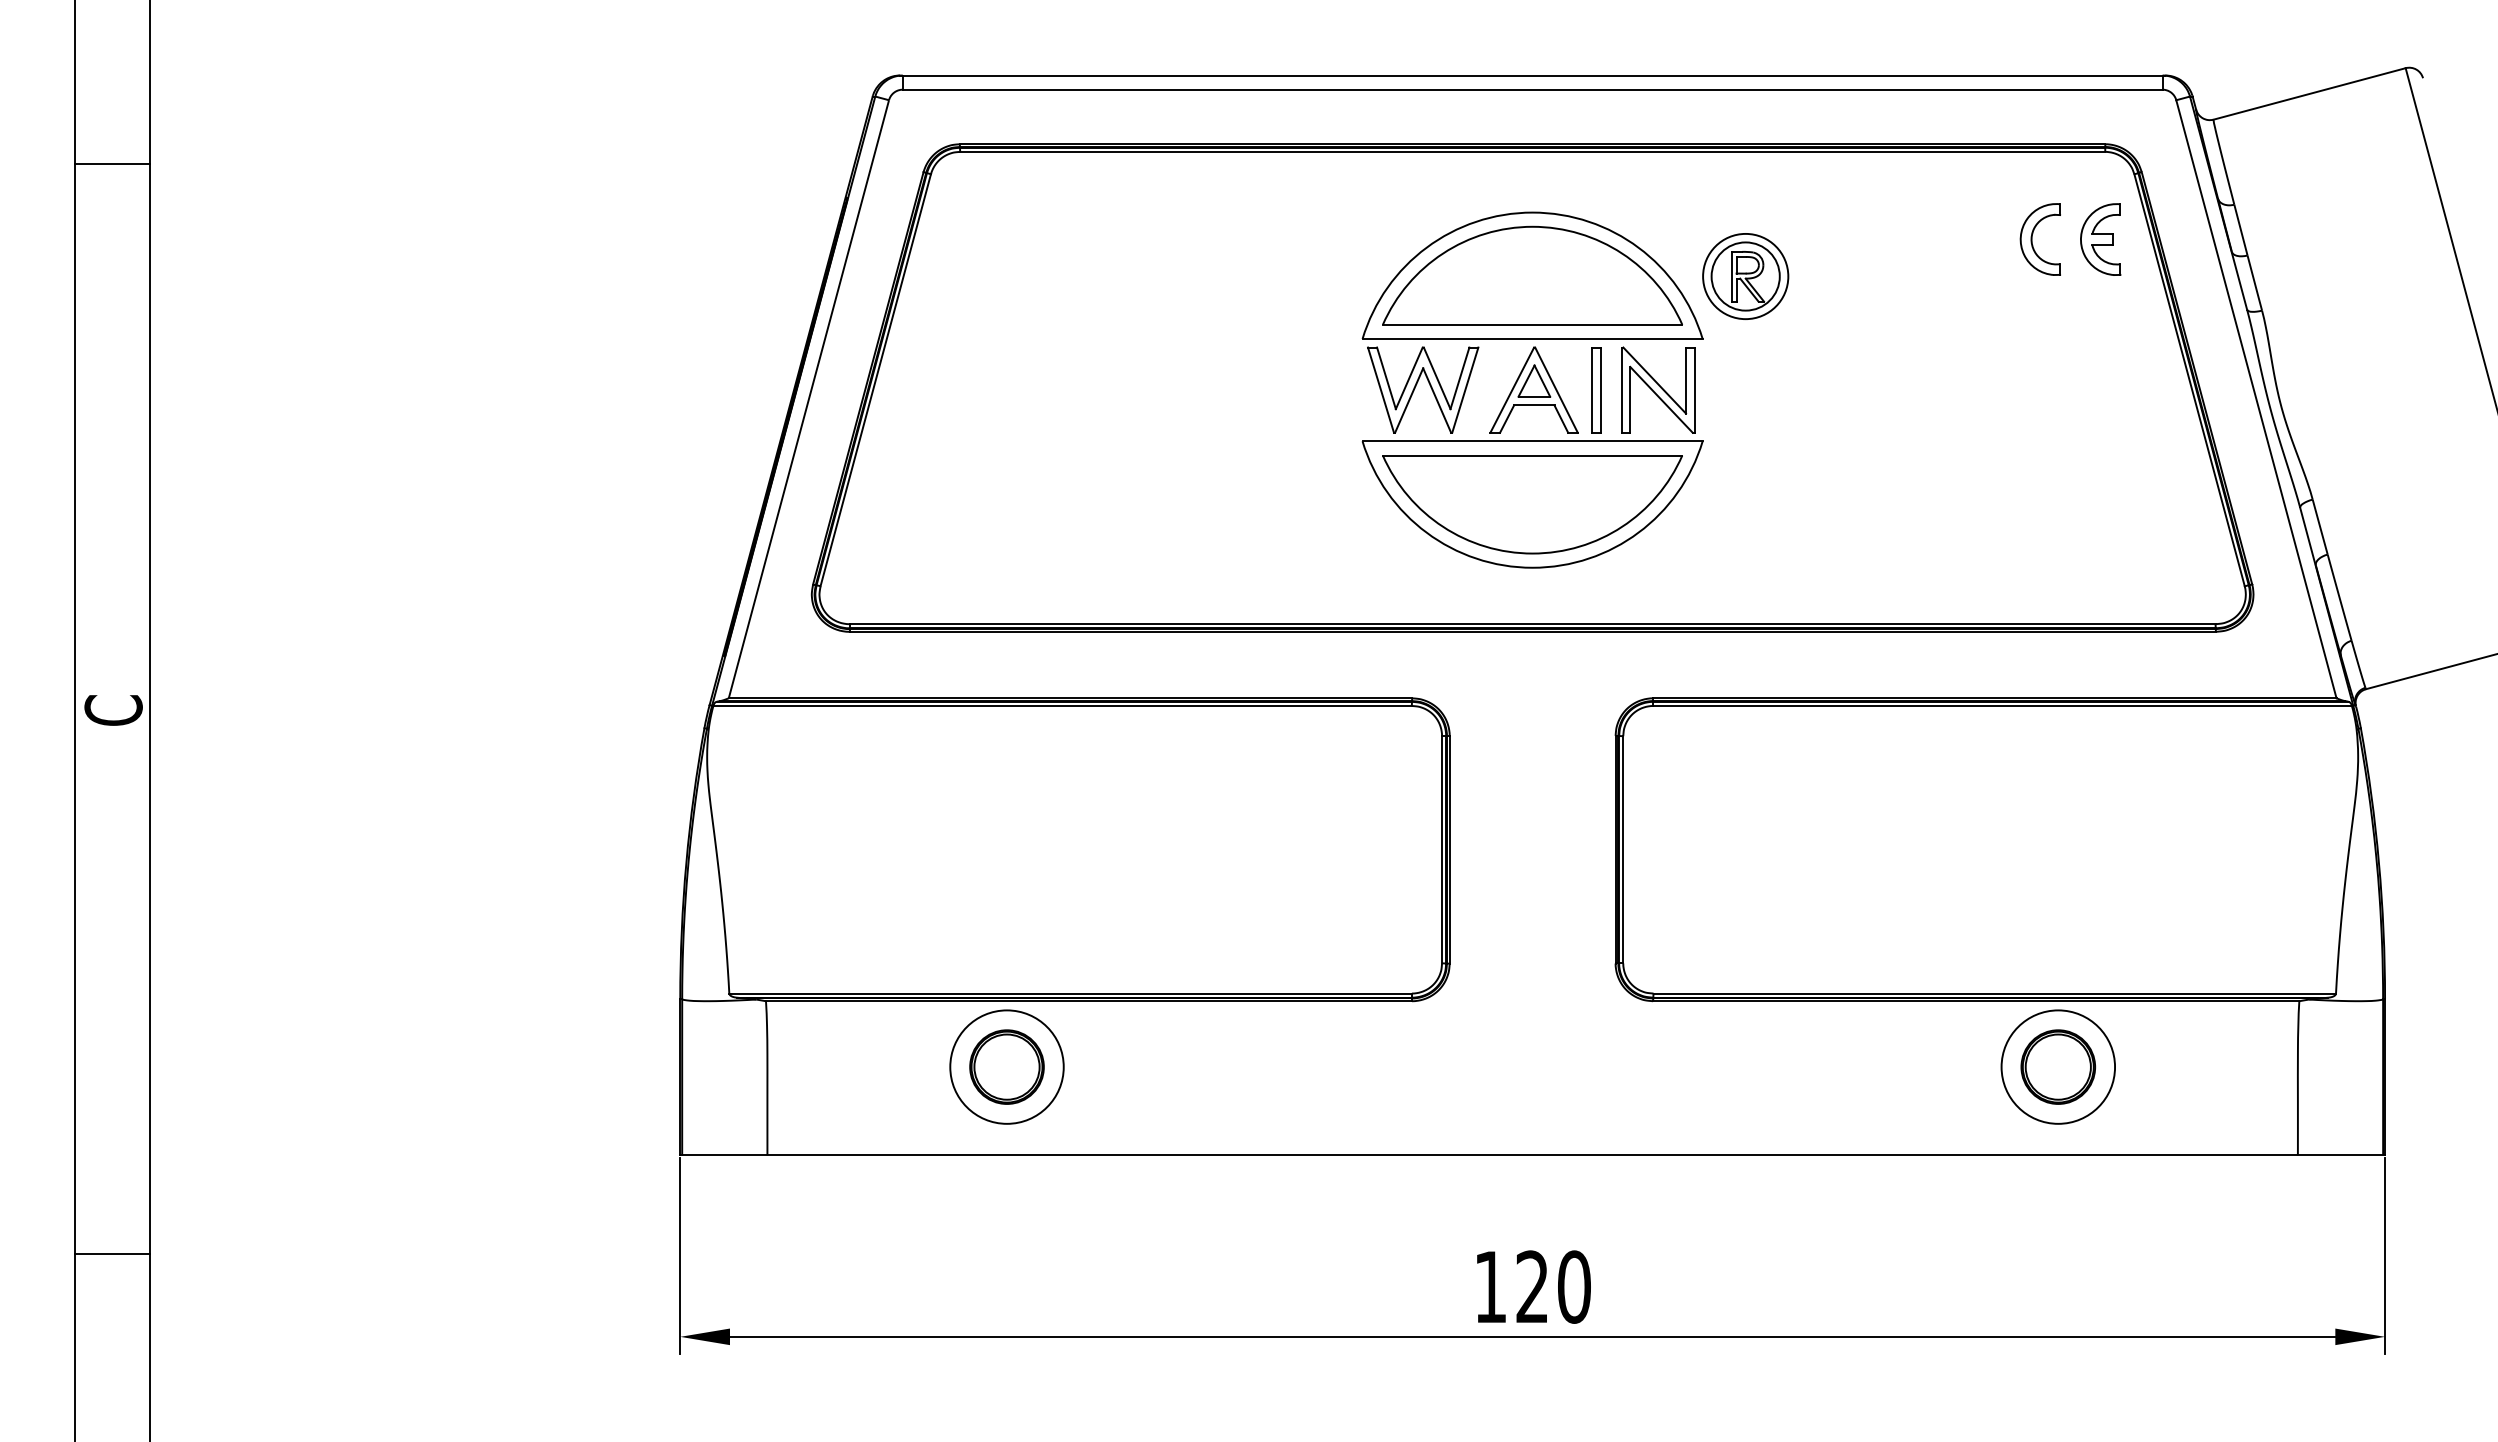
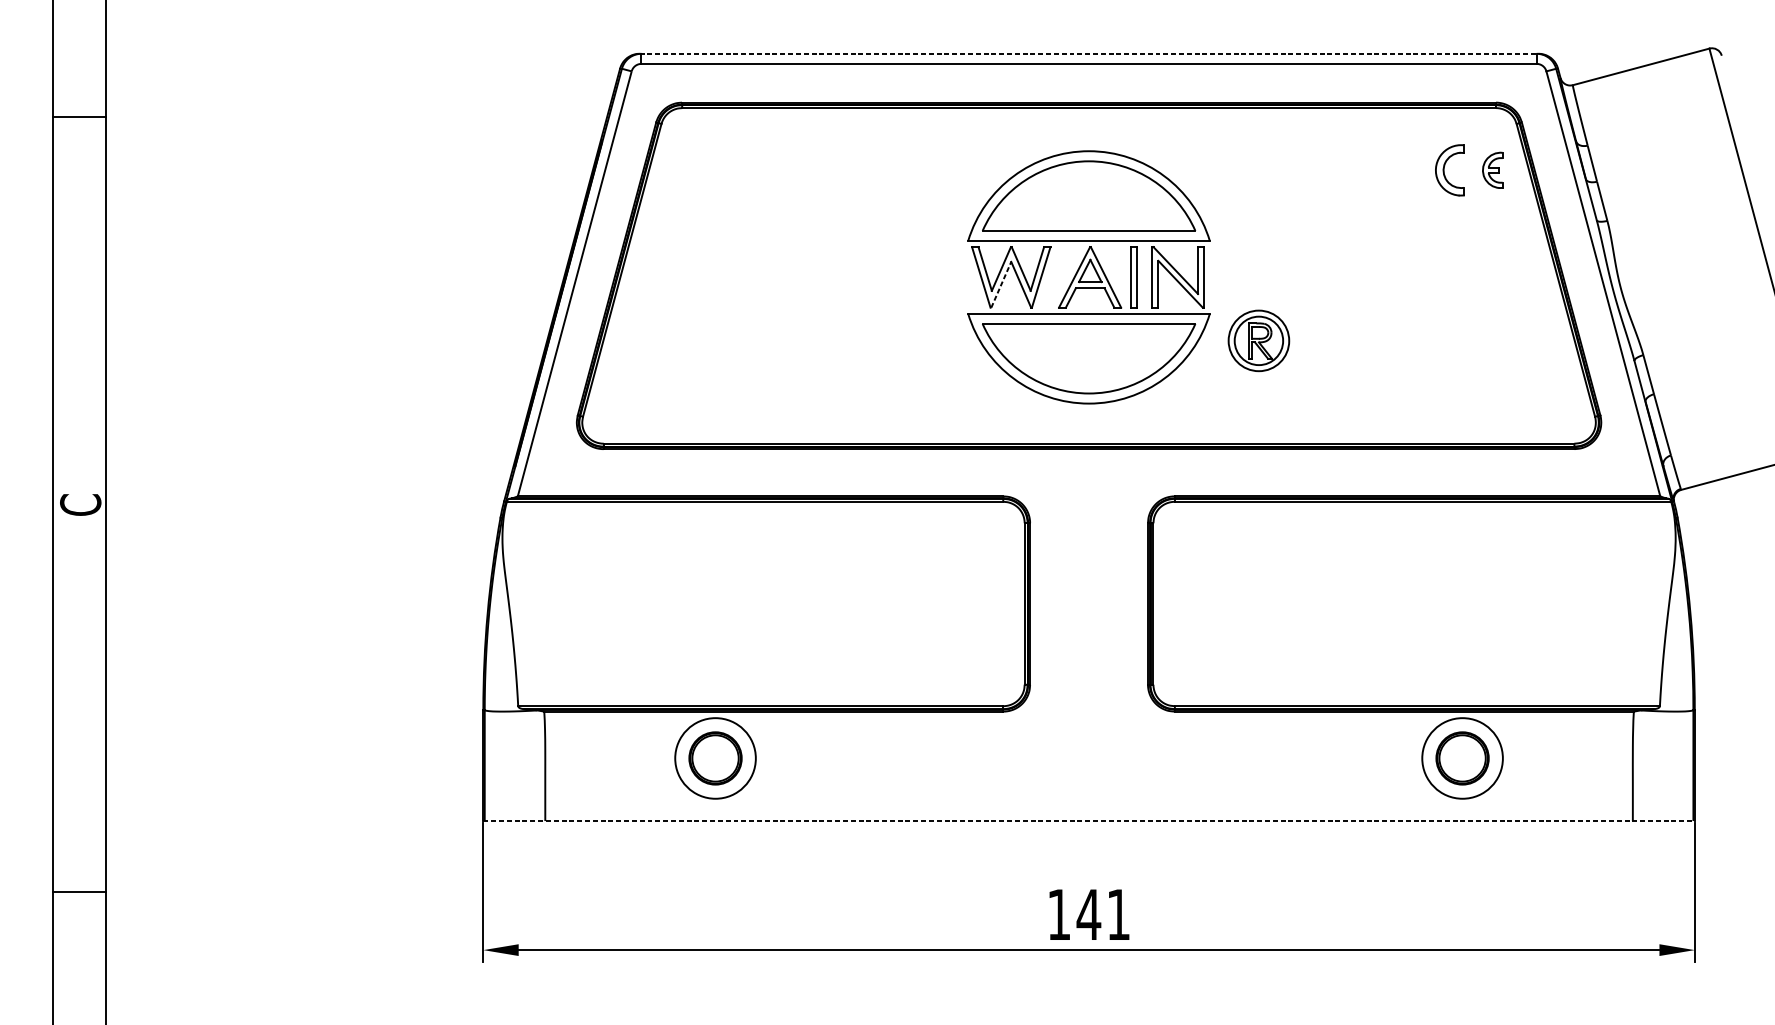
line: (1532, 75) -> (1088, 53), solid -> dashed
part: (2100, 239) -> (1492, 170), size x0.7
part: (1745, 276) -> (1258, 340), moved
line: (1409, 400) -> (1001, 284), solid -> dashed
line: (1533, 1155) -> (1089, 821), solid -> dashed
text: (1552, 1286) -> (1103, 914), 120 -> 141

